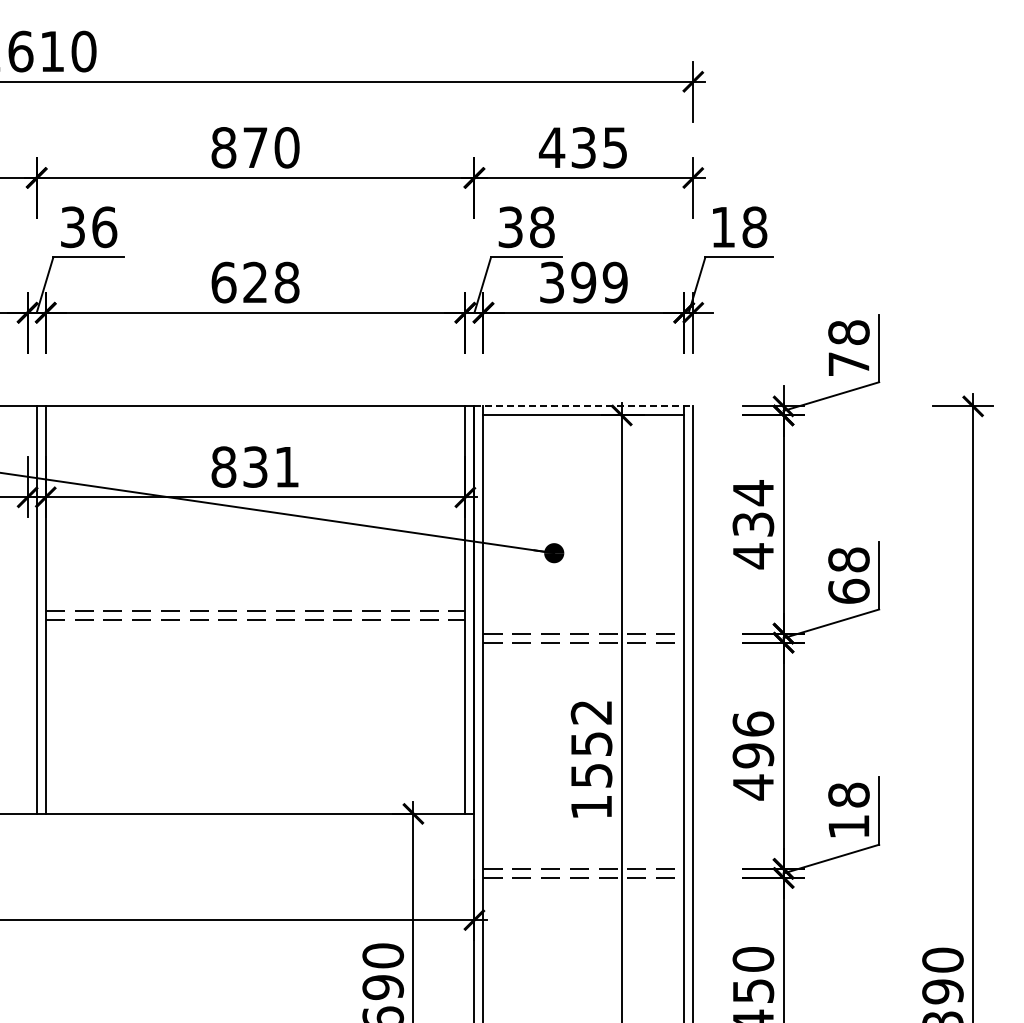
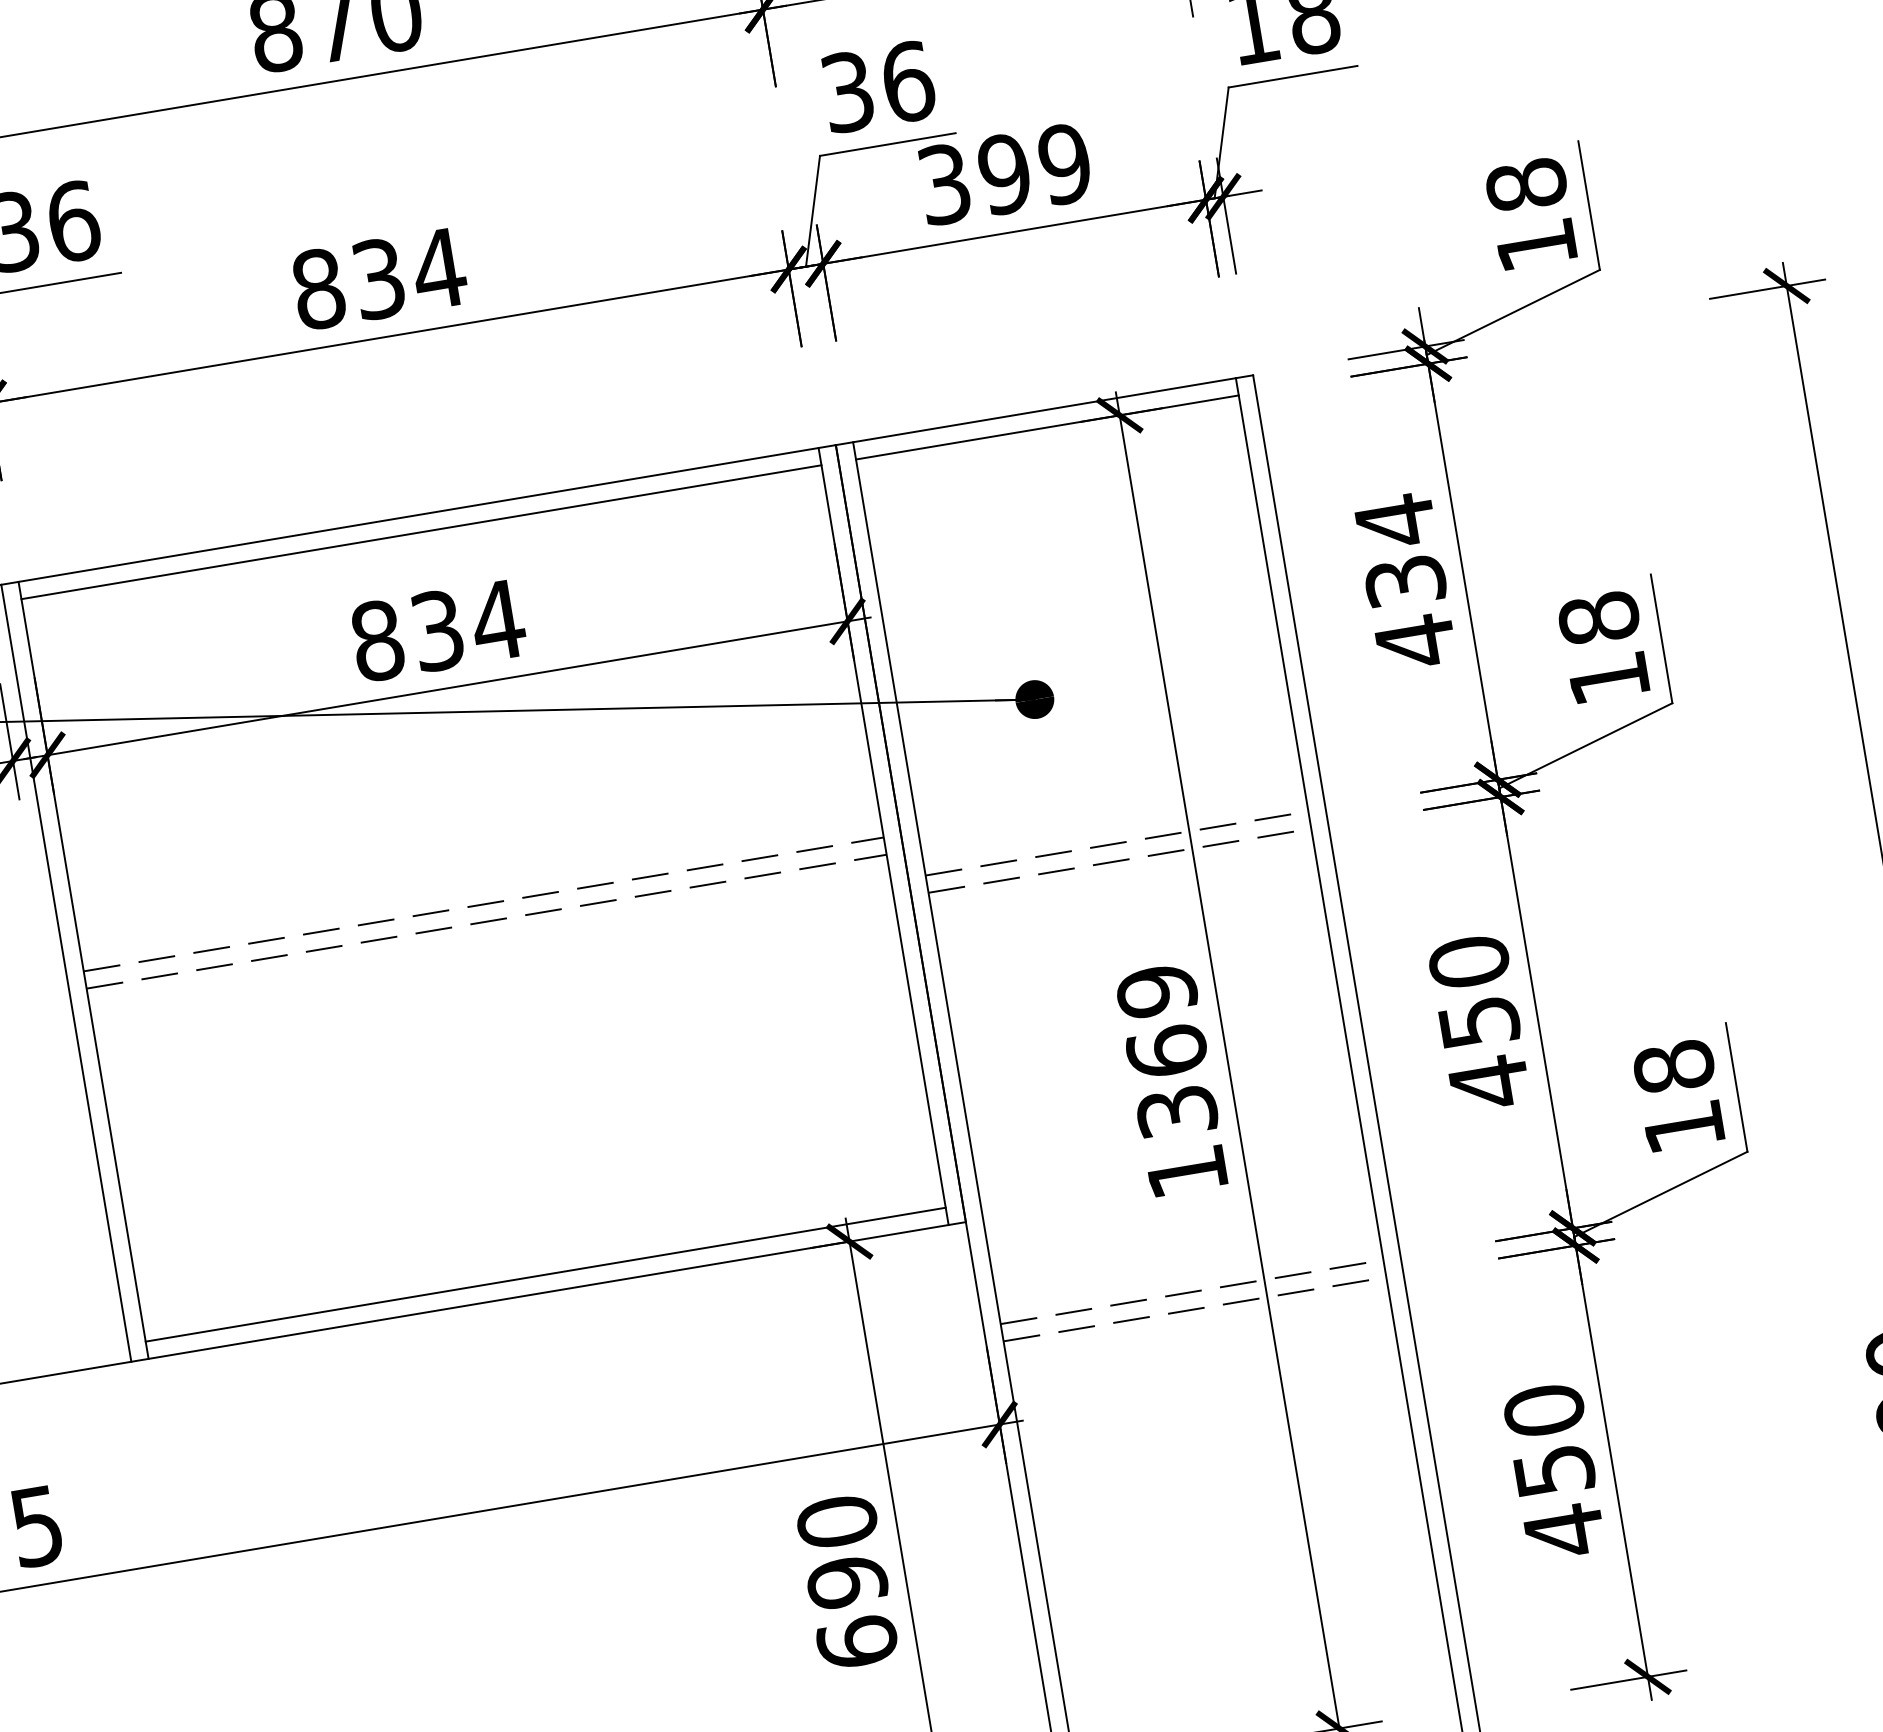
text: (542, 226) -> (908, 80), 38 -> 36
text: (255, 282) -> (378, 278), 628 -> 834
text: (848, 363) -> (1535, 243), 78 -> 18
line: (584, 406) -> (1045, 410), dashed -> solid
line: (255, 415) -> (421, 532), added
text: (286, 467) -> (497, 621), 831 -> 834
text: (848, 590) -> (1607, 676), 68 -> 18
text: (753, 739) -> (1474, 991), 496 -> 450
text: (591, 743) -> (1166, 1050), 1552 -> 1369
line: (255, 804) -> (545, 1274), added

